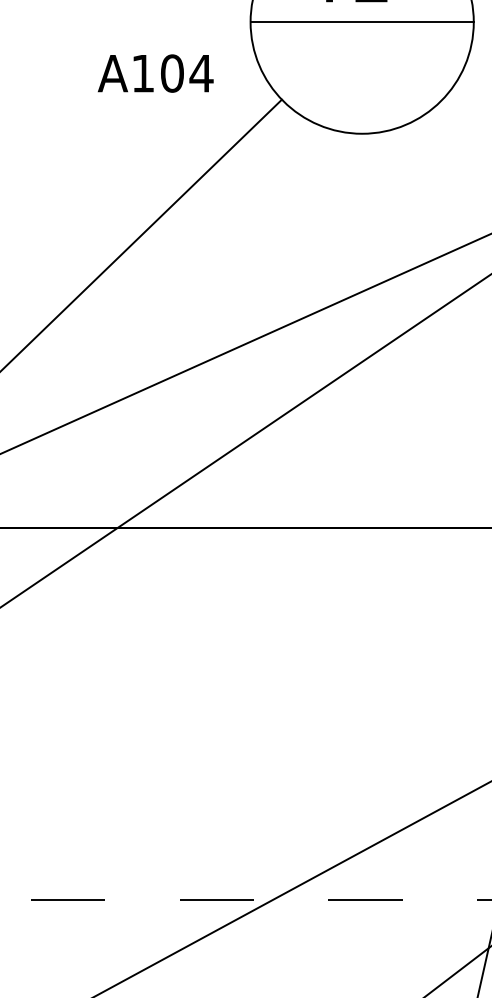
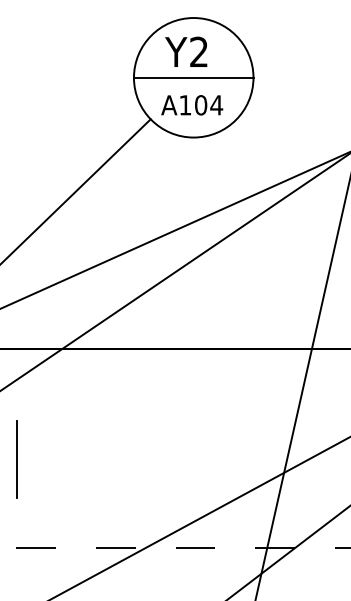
text: (156, 73) -> (192, 105), moved
line: (31, 733) -> (16, 458), added

